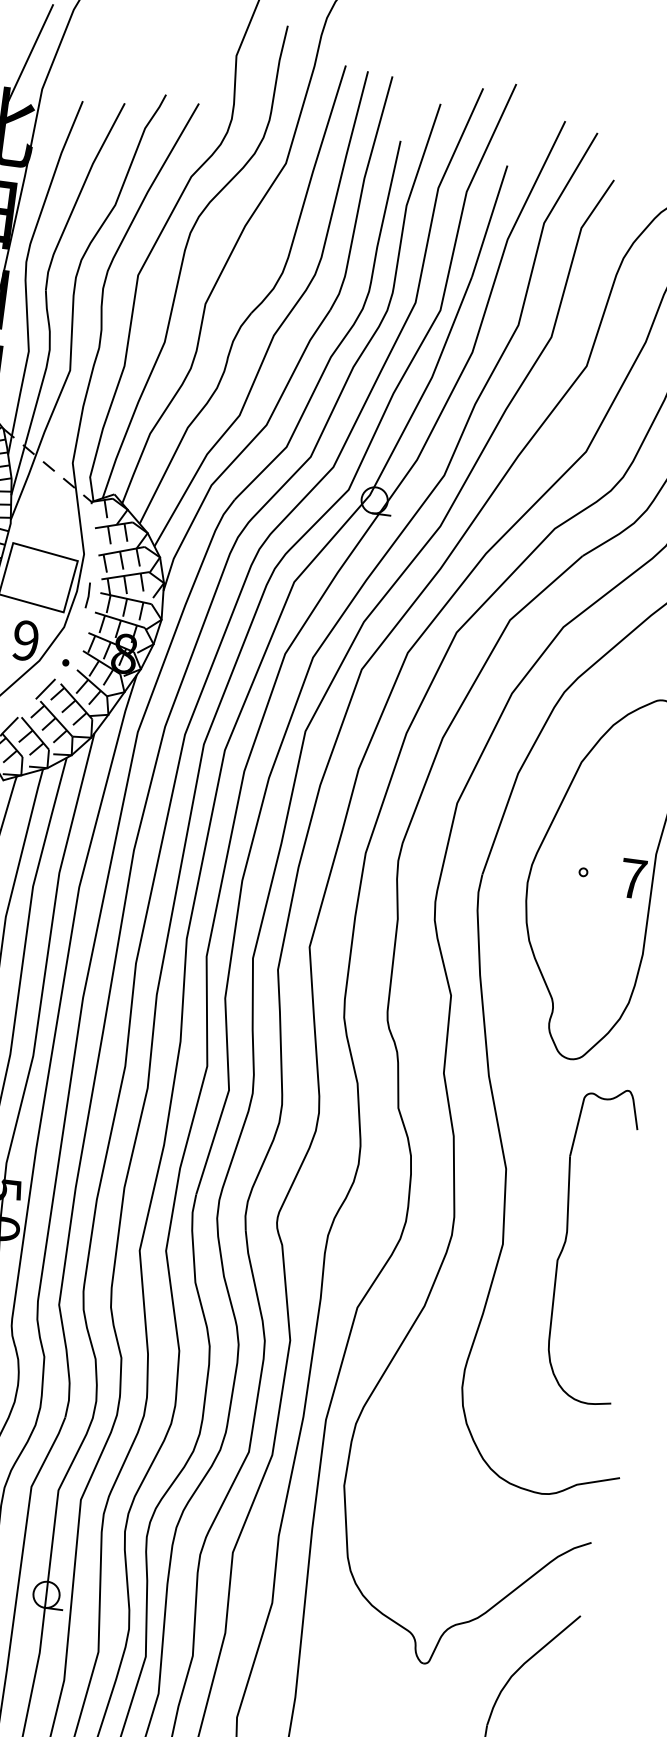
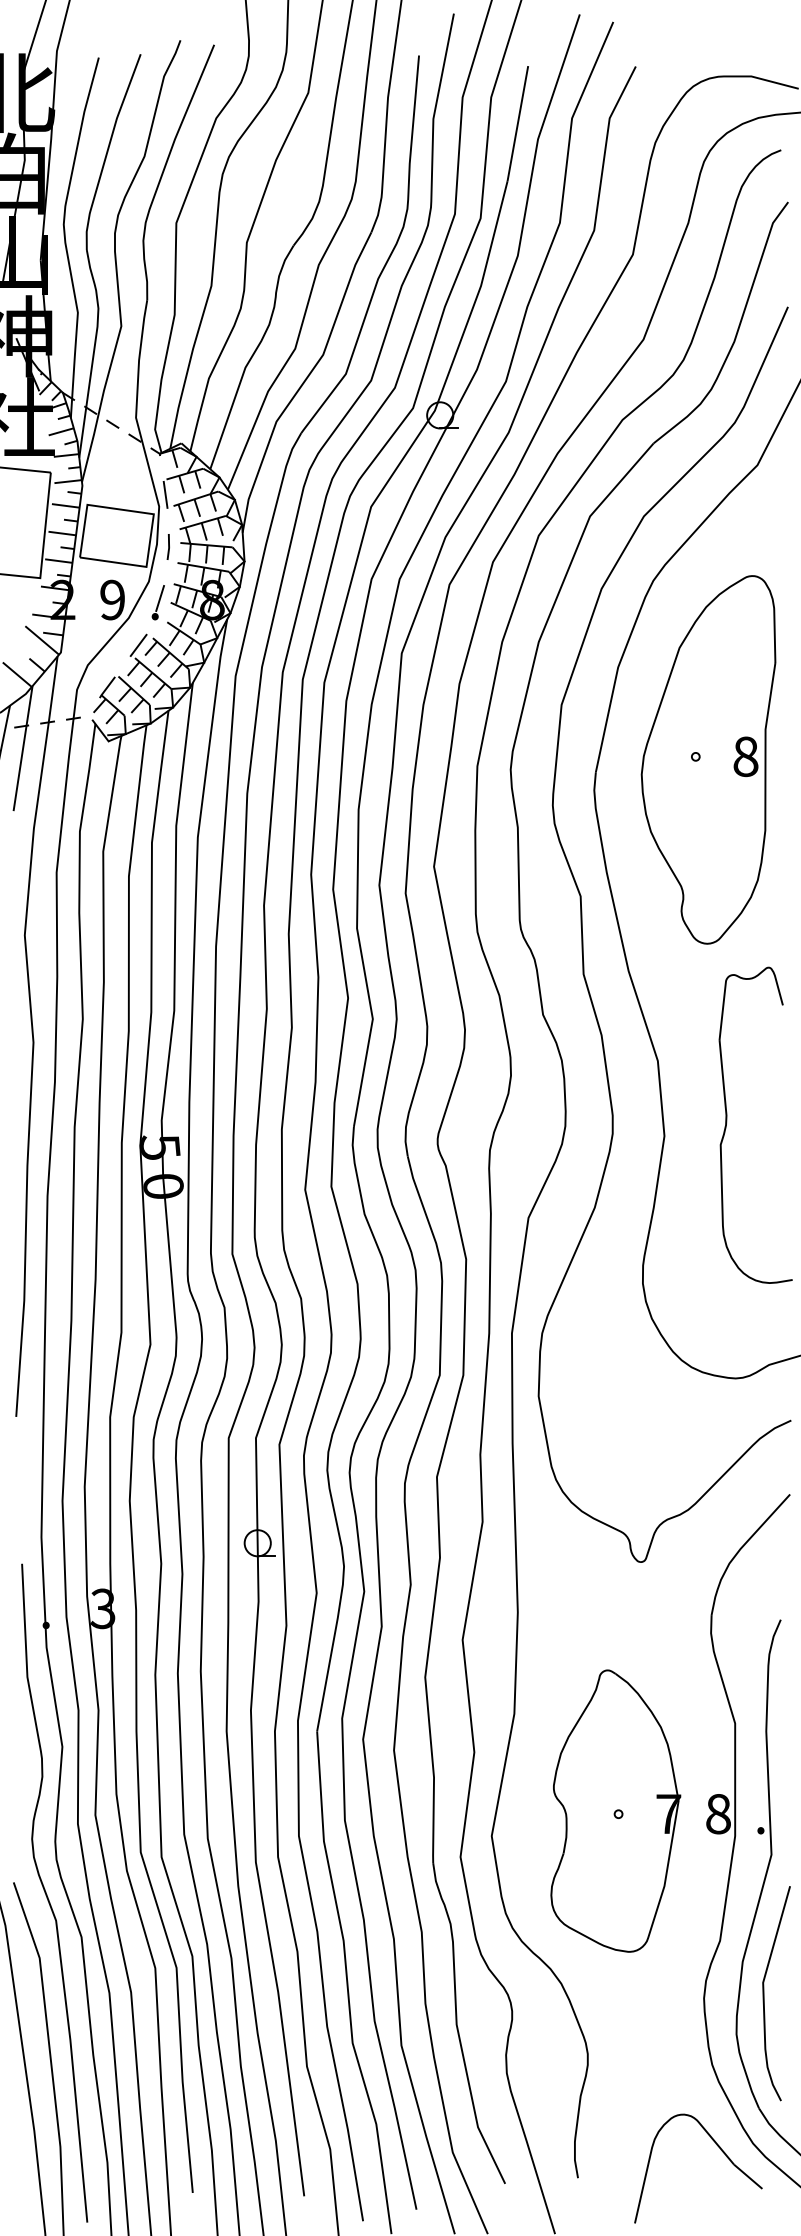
line: (91, 543) -> (165, 494), added
line: (73, 645) -> (160, 598), added
text: (632, 878) -> (745, 756), 7 -> 8

